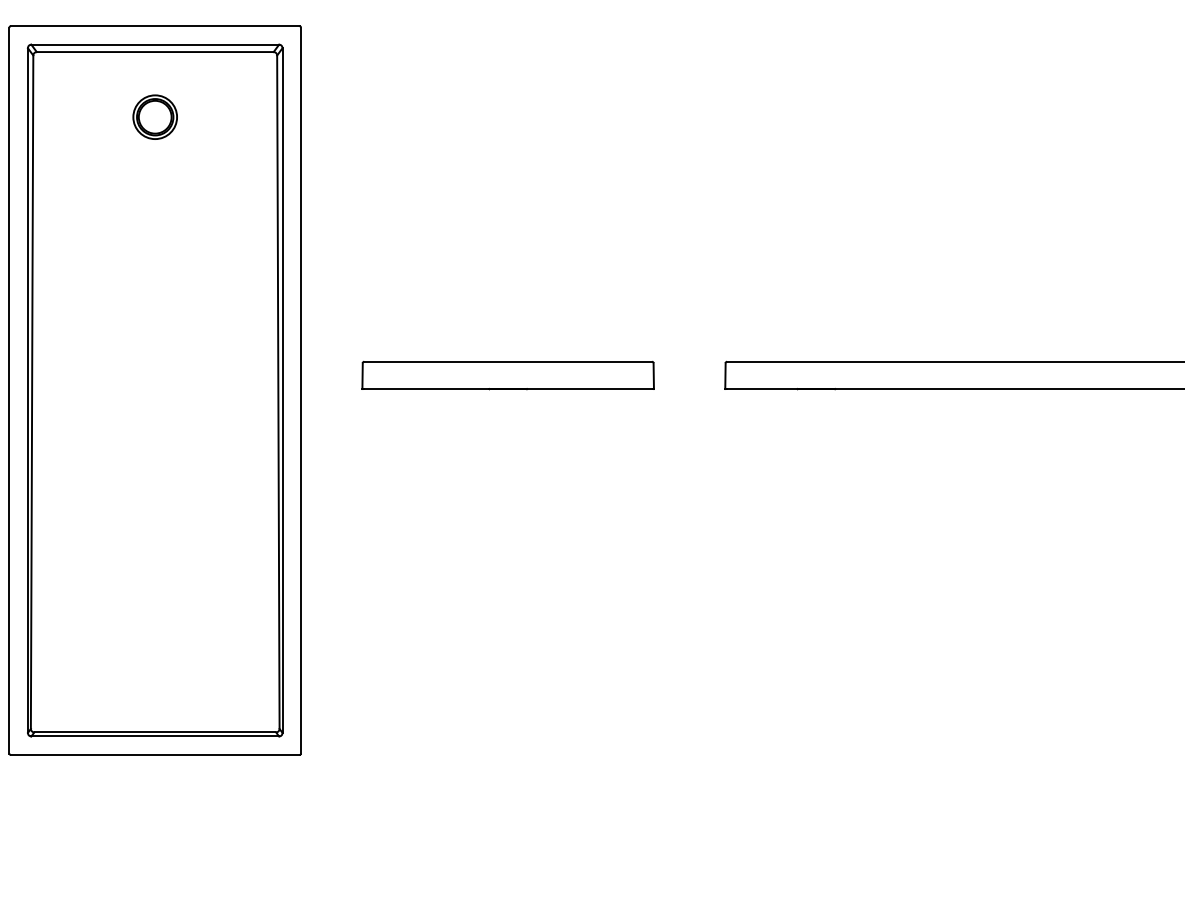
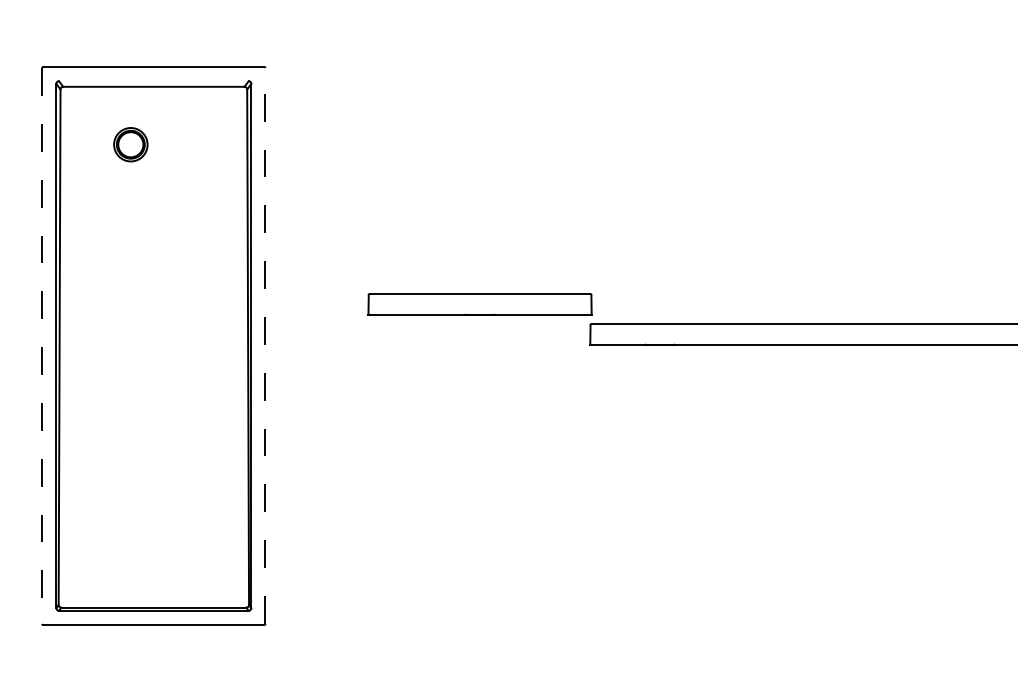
line: (154, 45) -> (153, 81), removed
part: (154, 116) -> (130, 144), moved
part: (507, 375) -> (479, 304), moved
line: (9, 389) -> (42, 345), solid -> dashed
line: (301, 389) -> (265, 345), solid -> dashed

